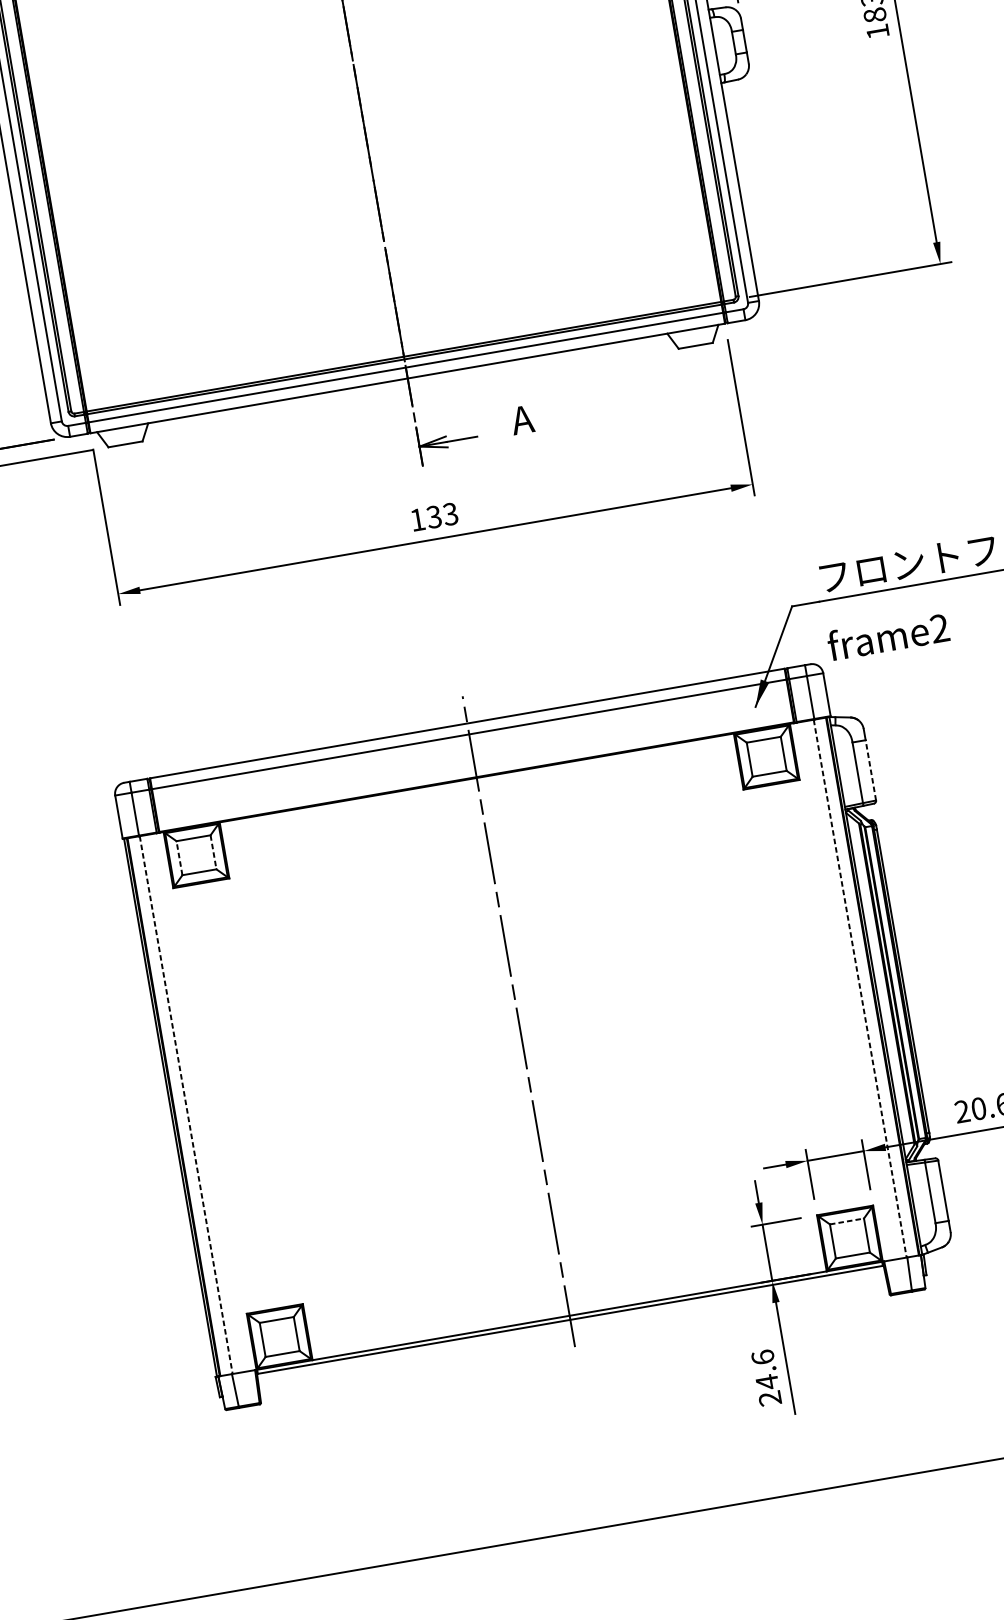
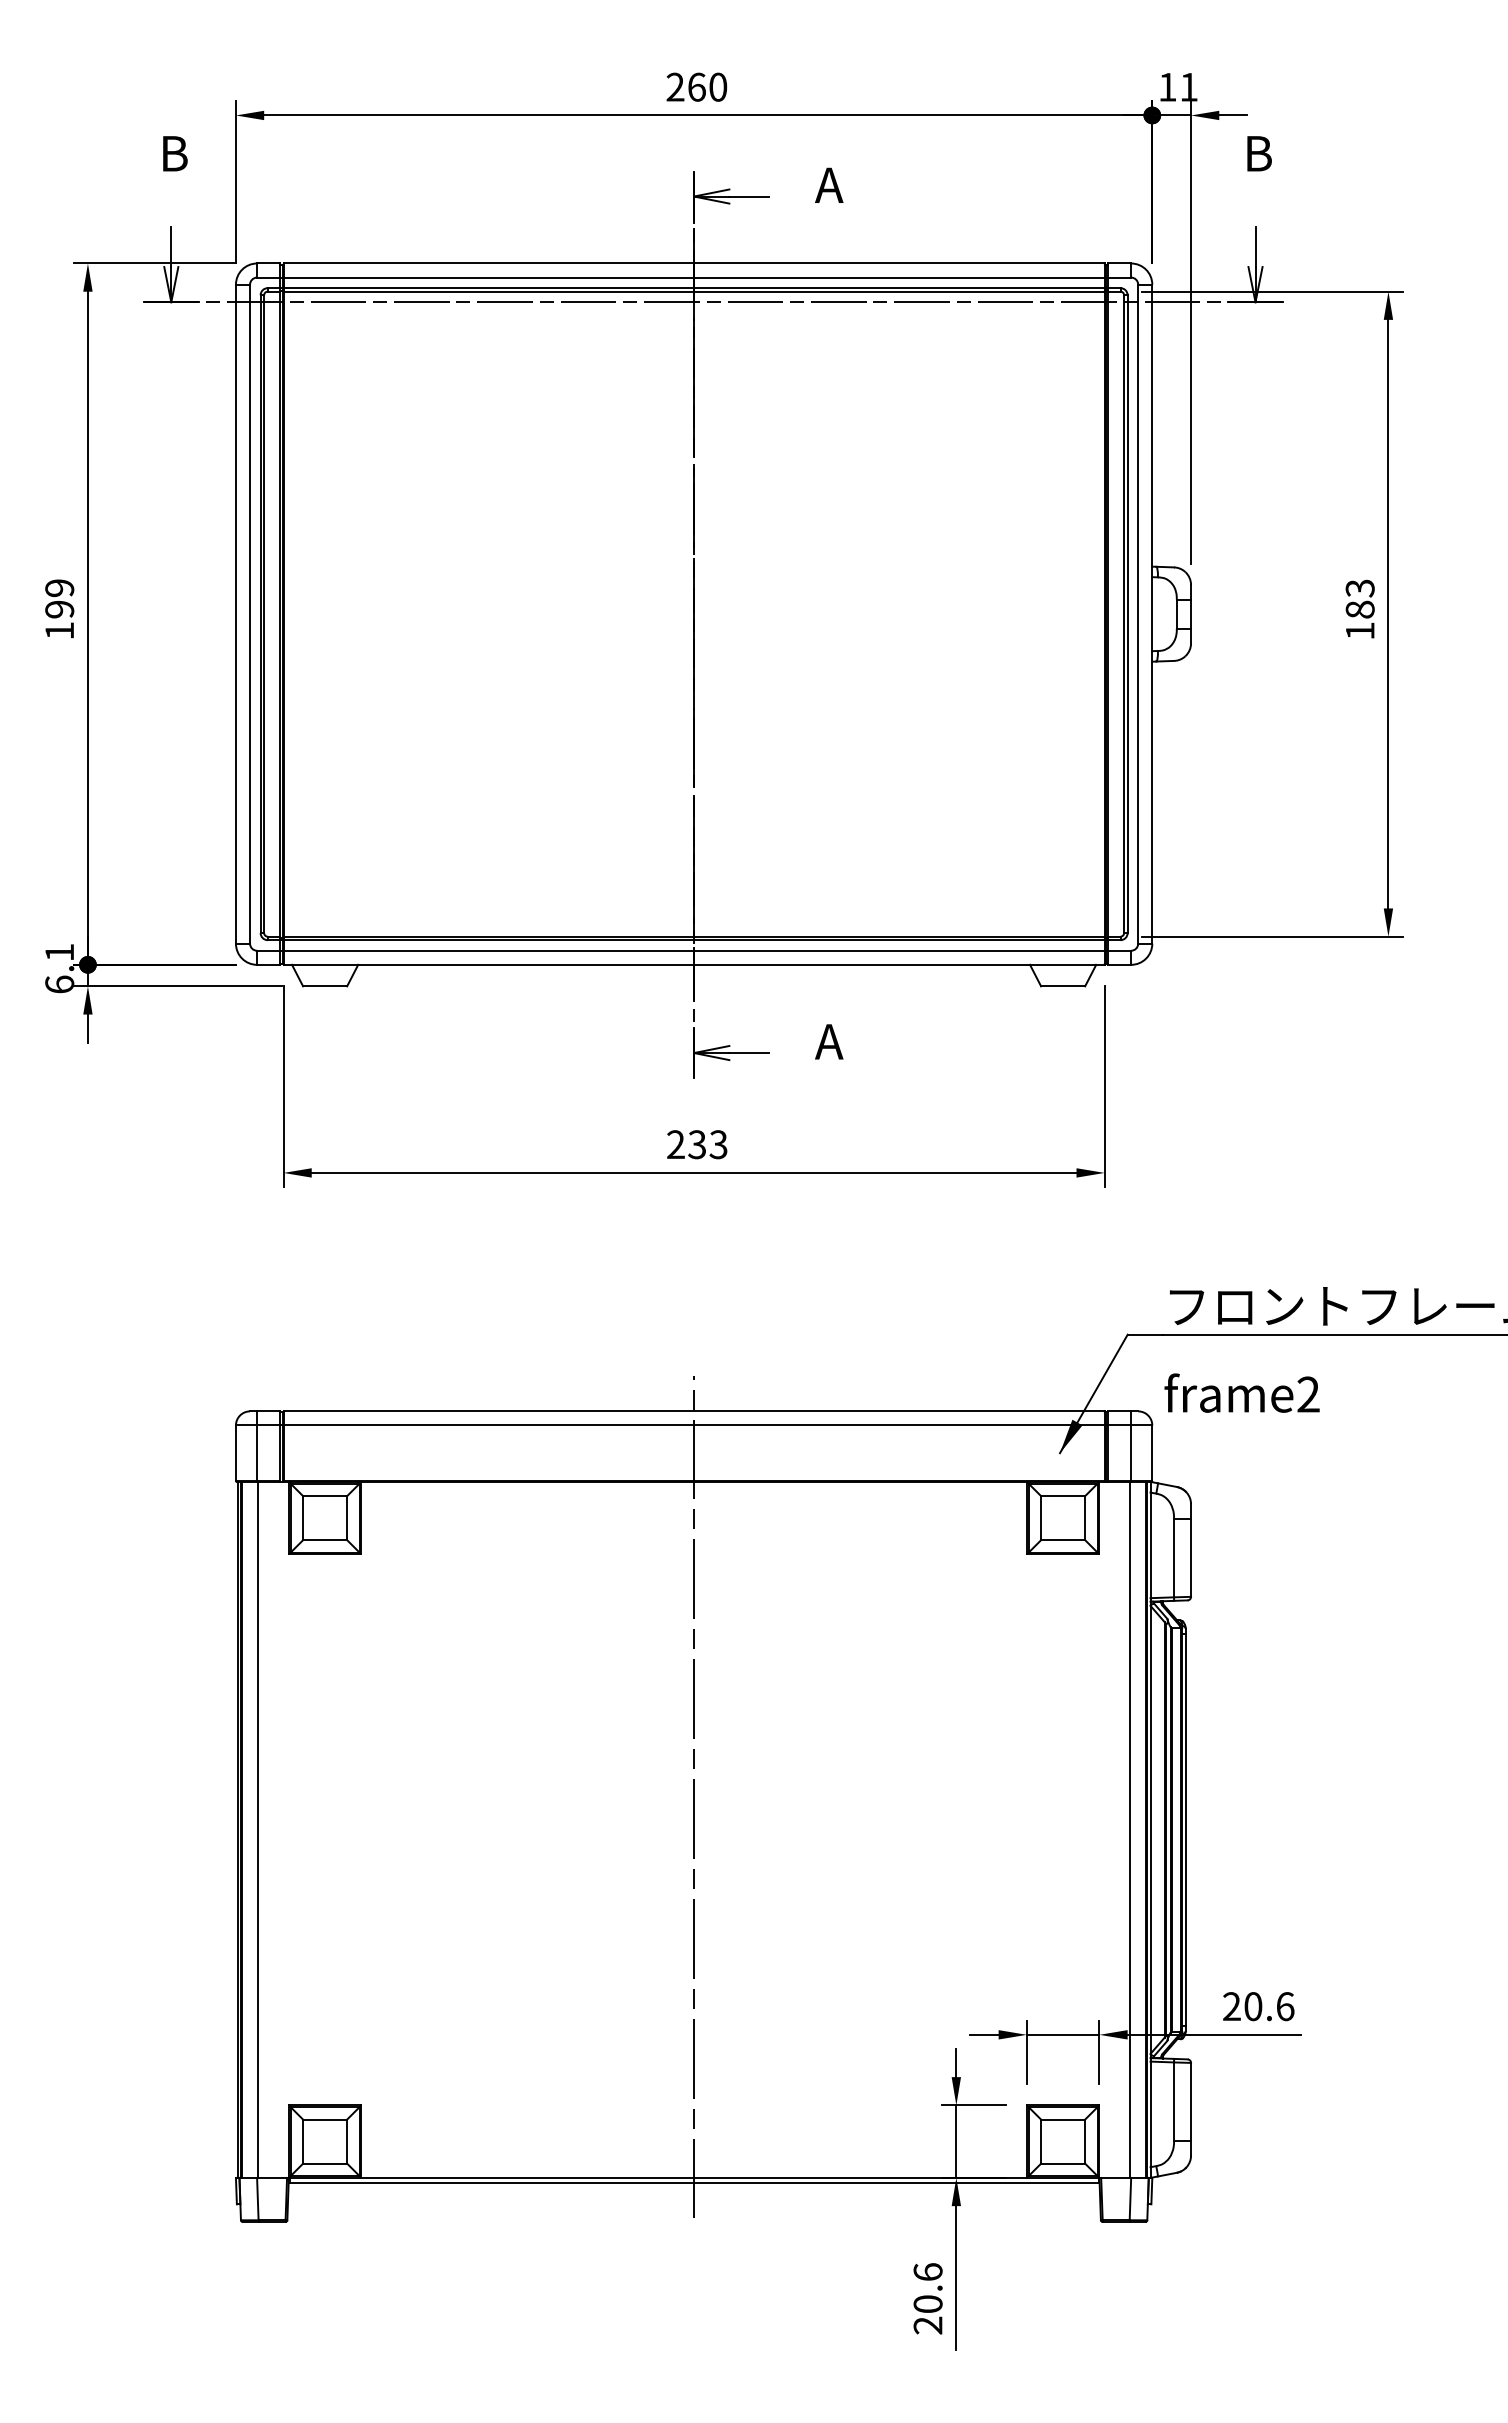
text: (417, 519) -> (675, 1144), 133 -> 233
line: (871, 770) -> (1191, 1557), dashed -> solid
line: (213, 852) -> (347, 1518), dashed -> solid
line: (179, 857) -> (303, 1517), dashed -> solid
line: (860, 989) -> (1130, 1830), dashed -> solid
line: (185, 1105) -> (257, 1830), dashed -> solid
line: (847, 1221) -> (1063, 2119), dashed -> solid
text: (766, 1381) -> (927, 2303), 24.6 -> 20.6

